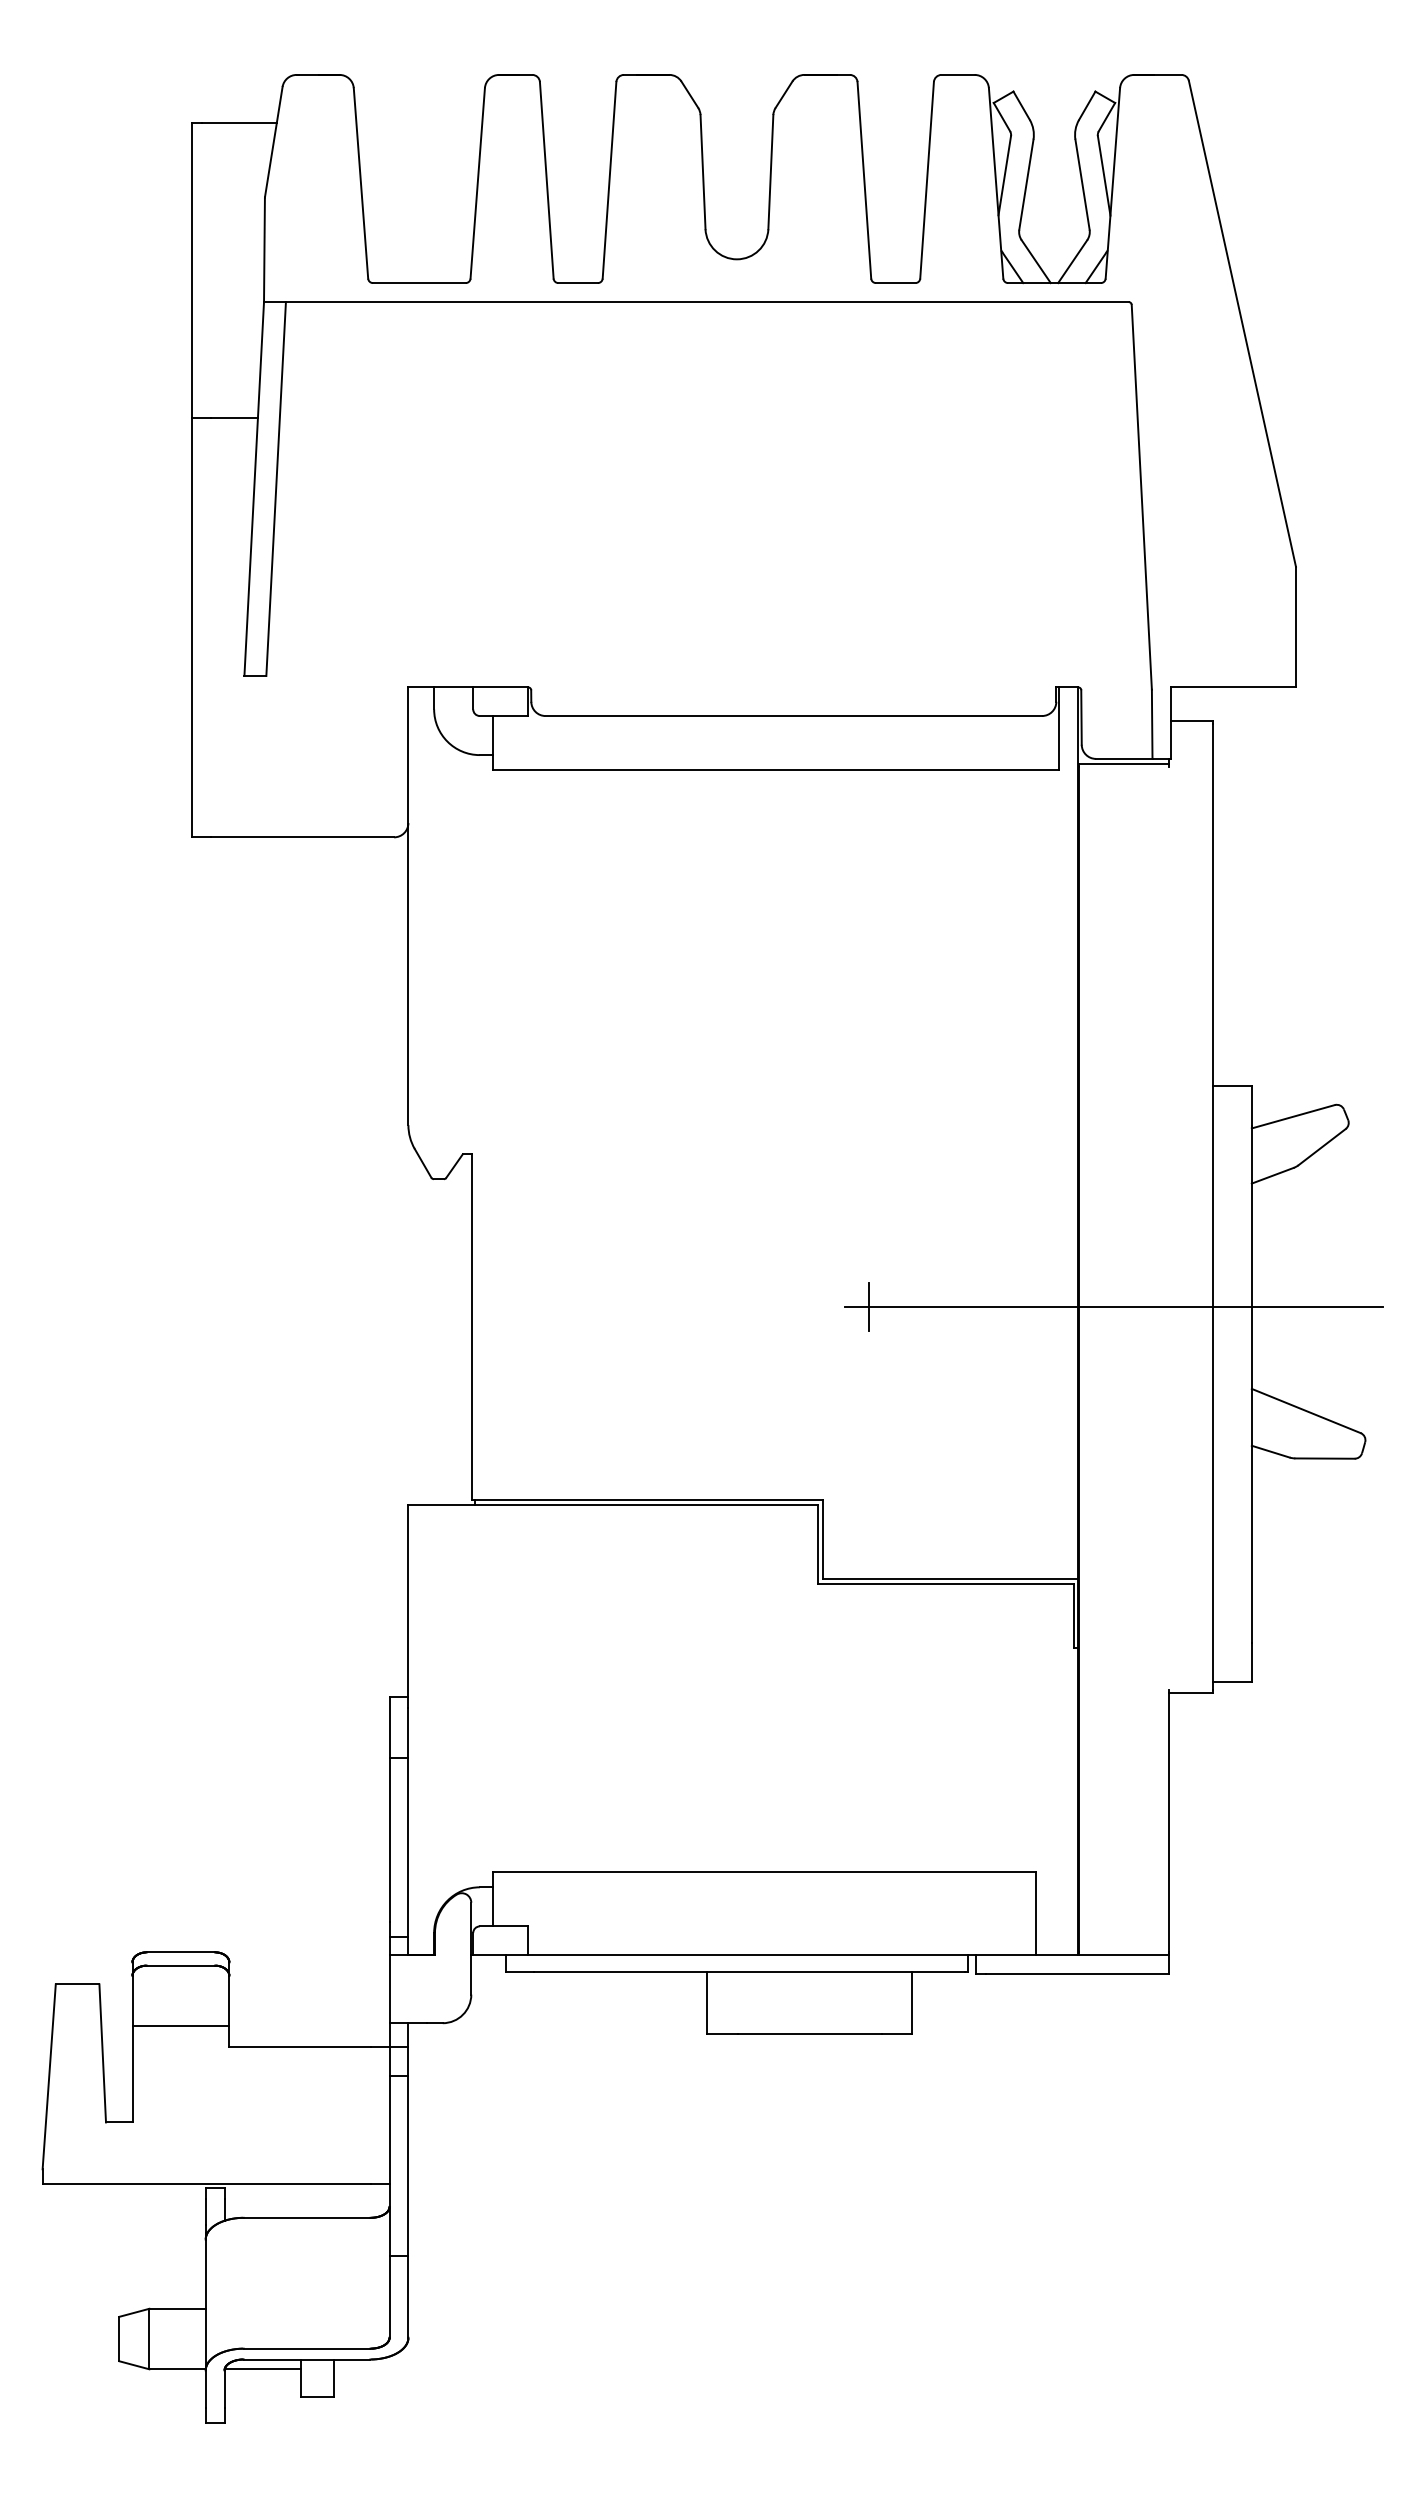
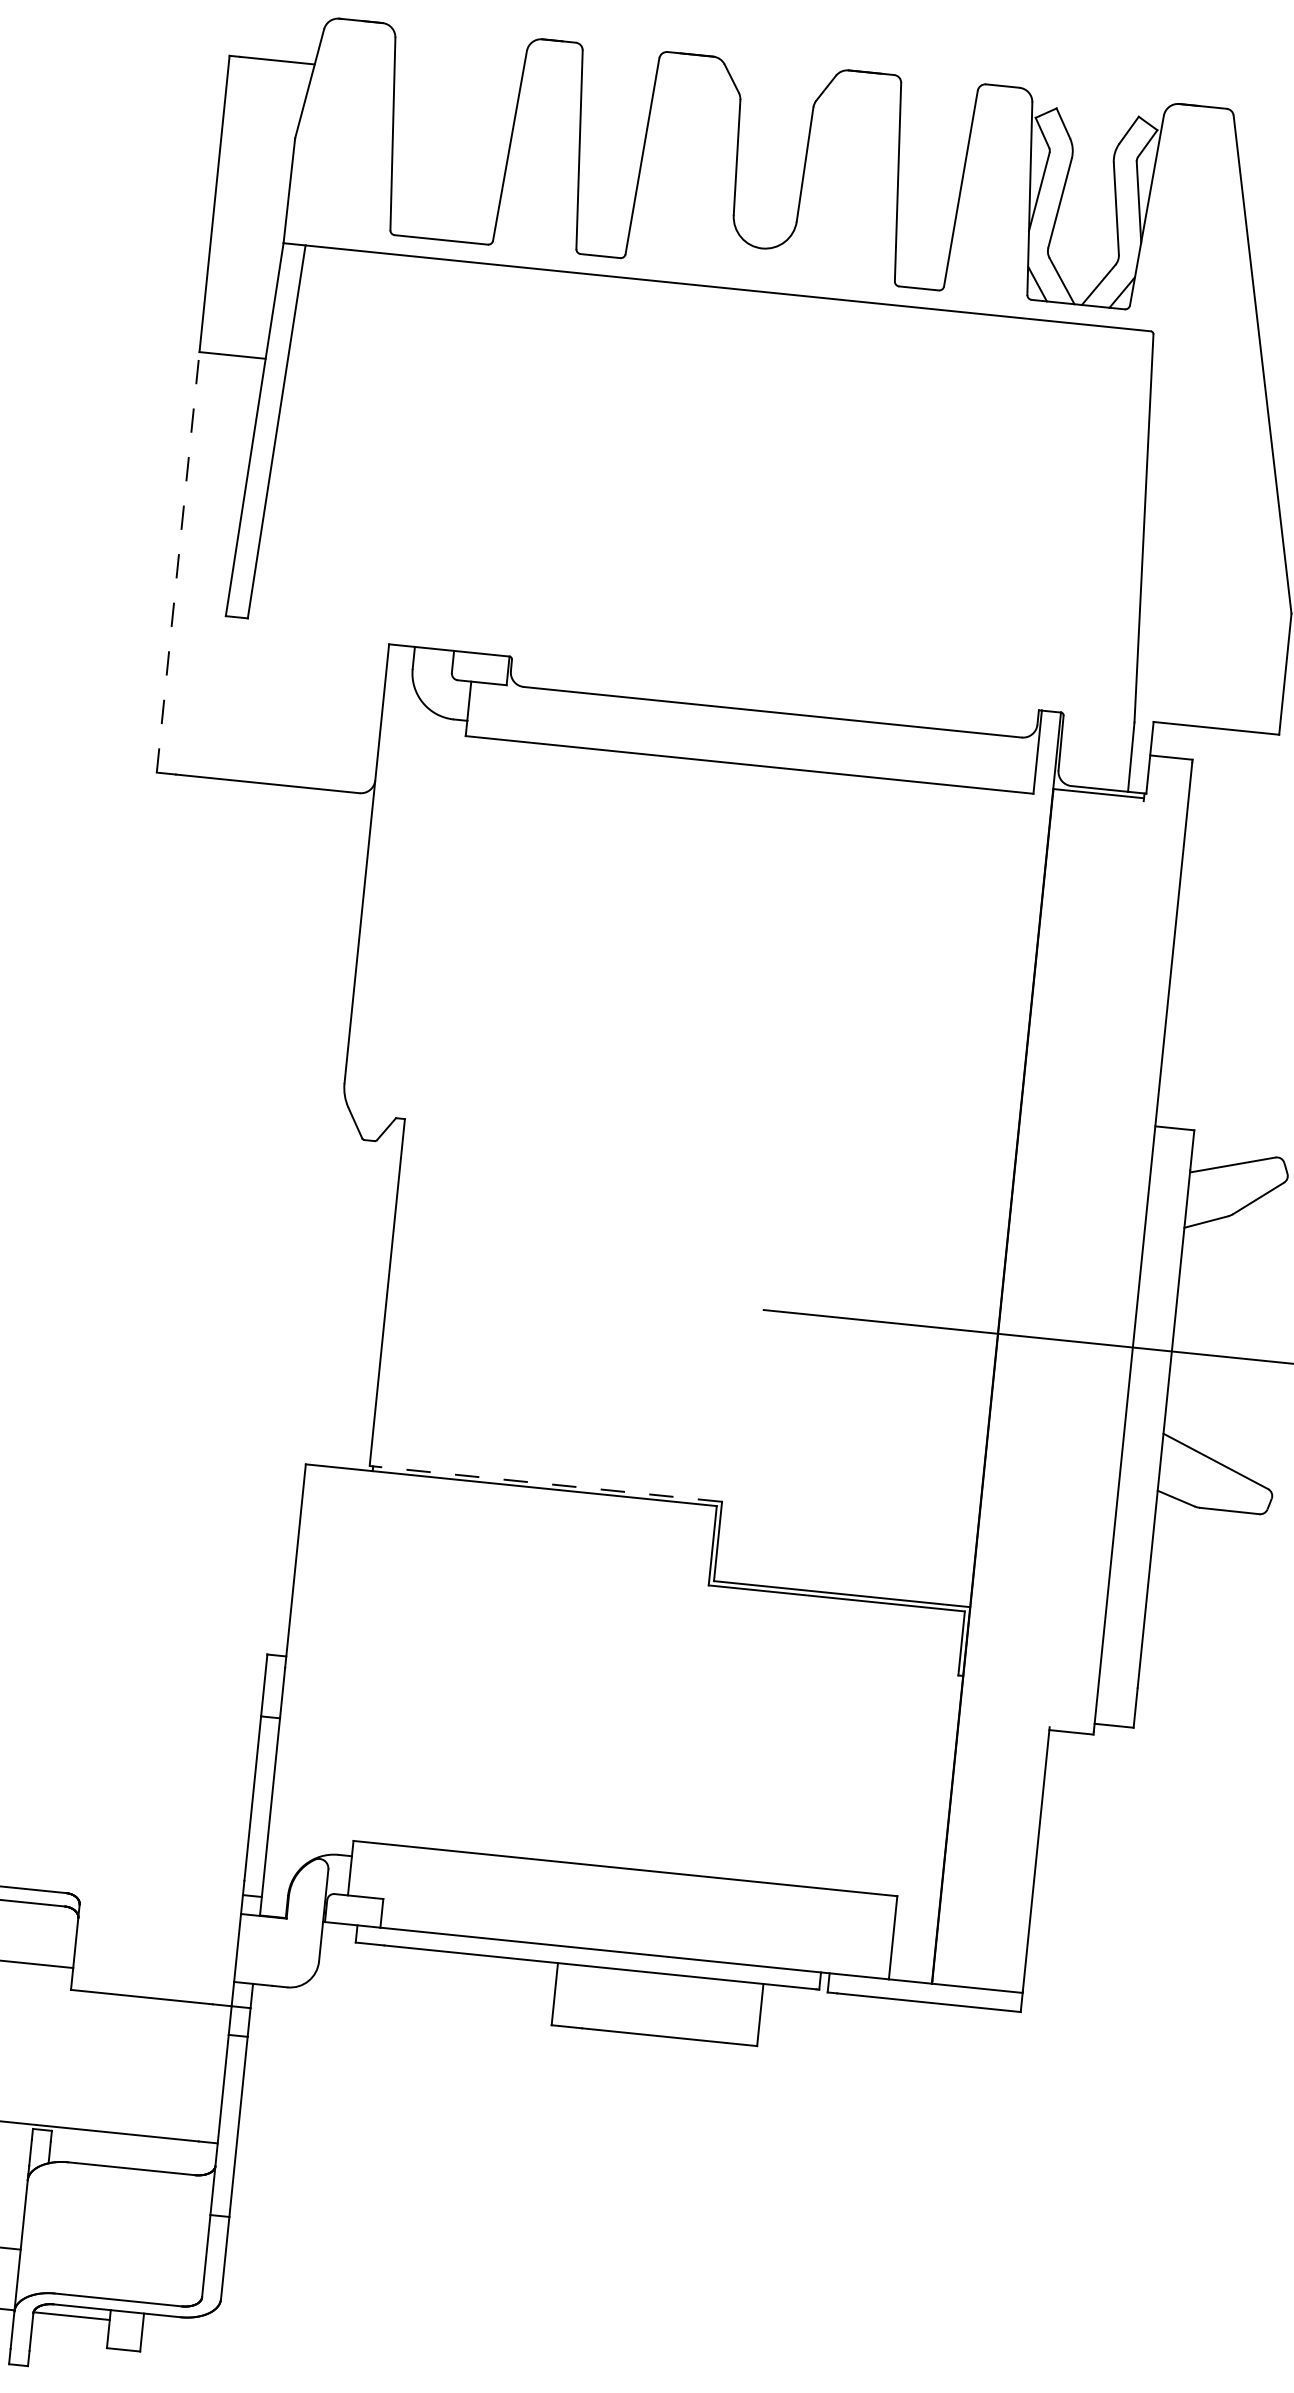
line: (191, 627) -> (177, 562), solid -> dashed
line: (868, 1306) -> (787, 1312), removed
line: (647, 1500) -> (546, 1484), solid -> dashed

